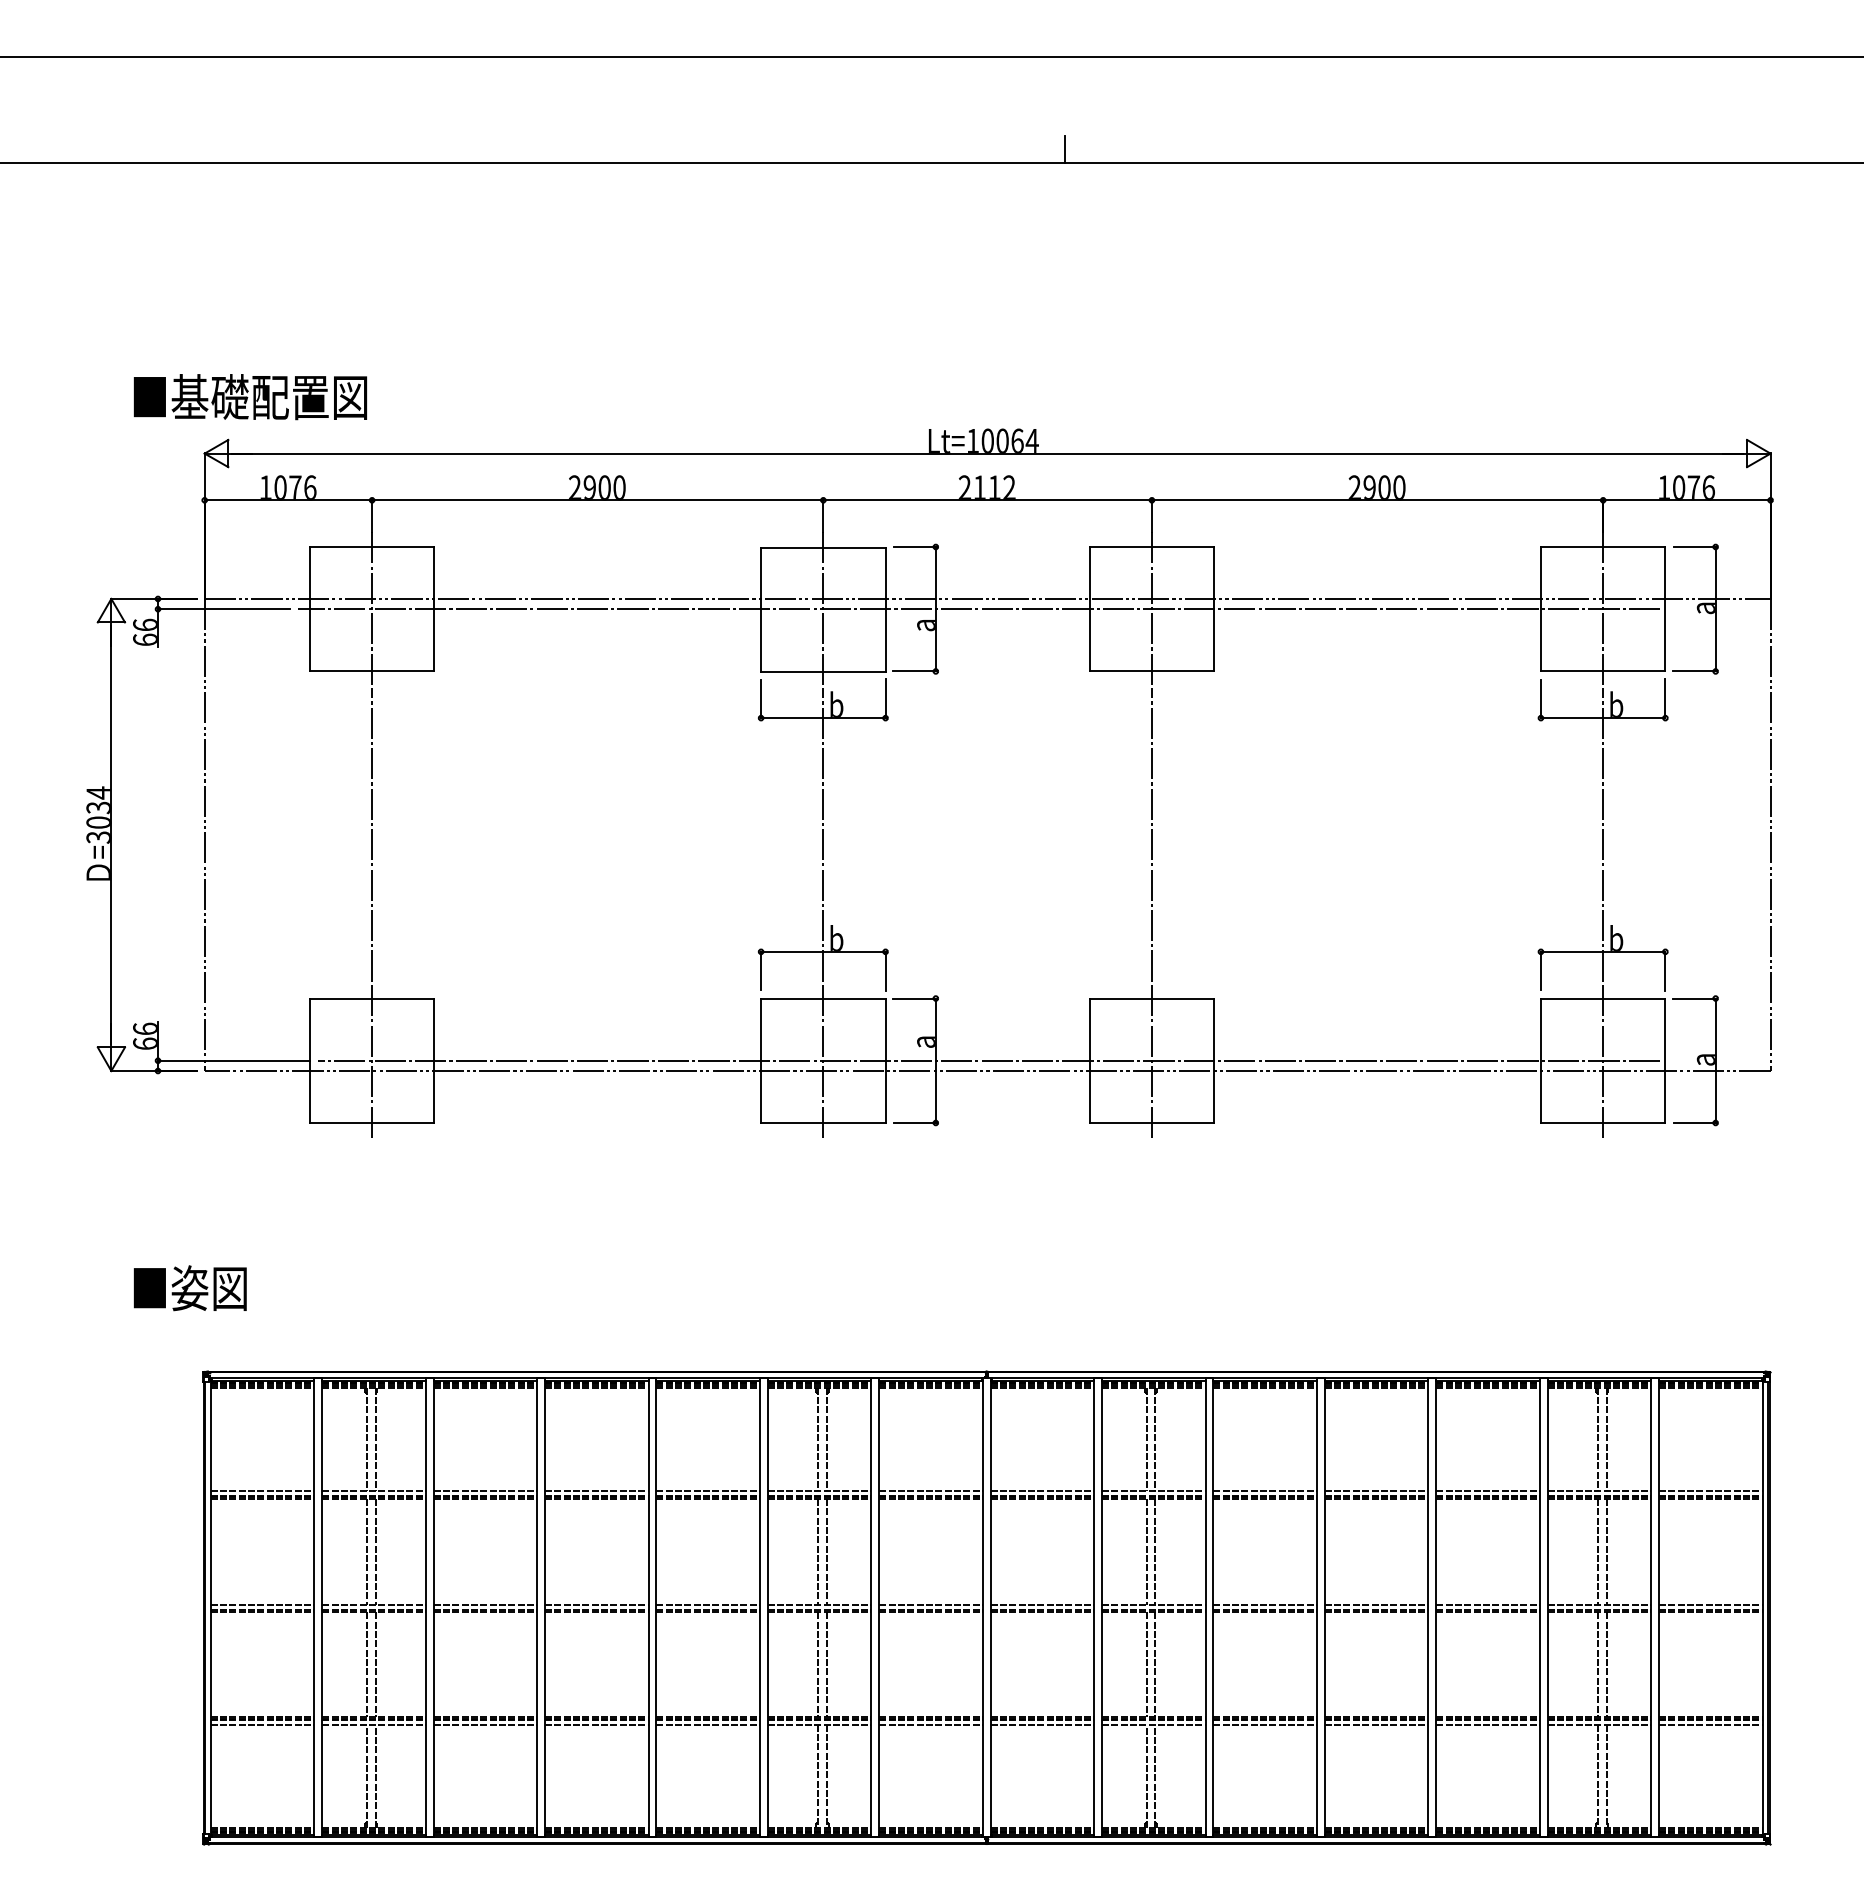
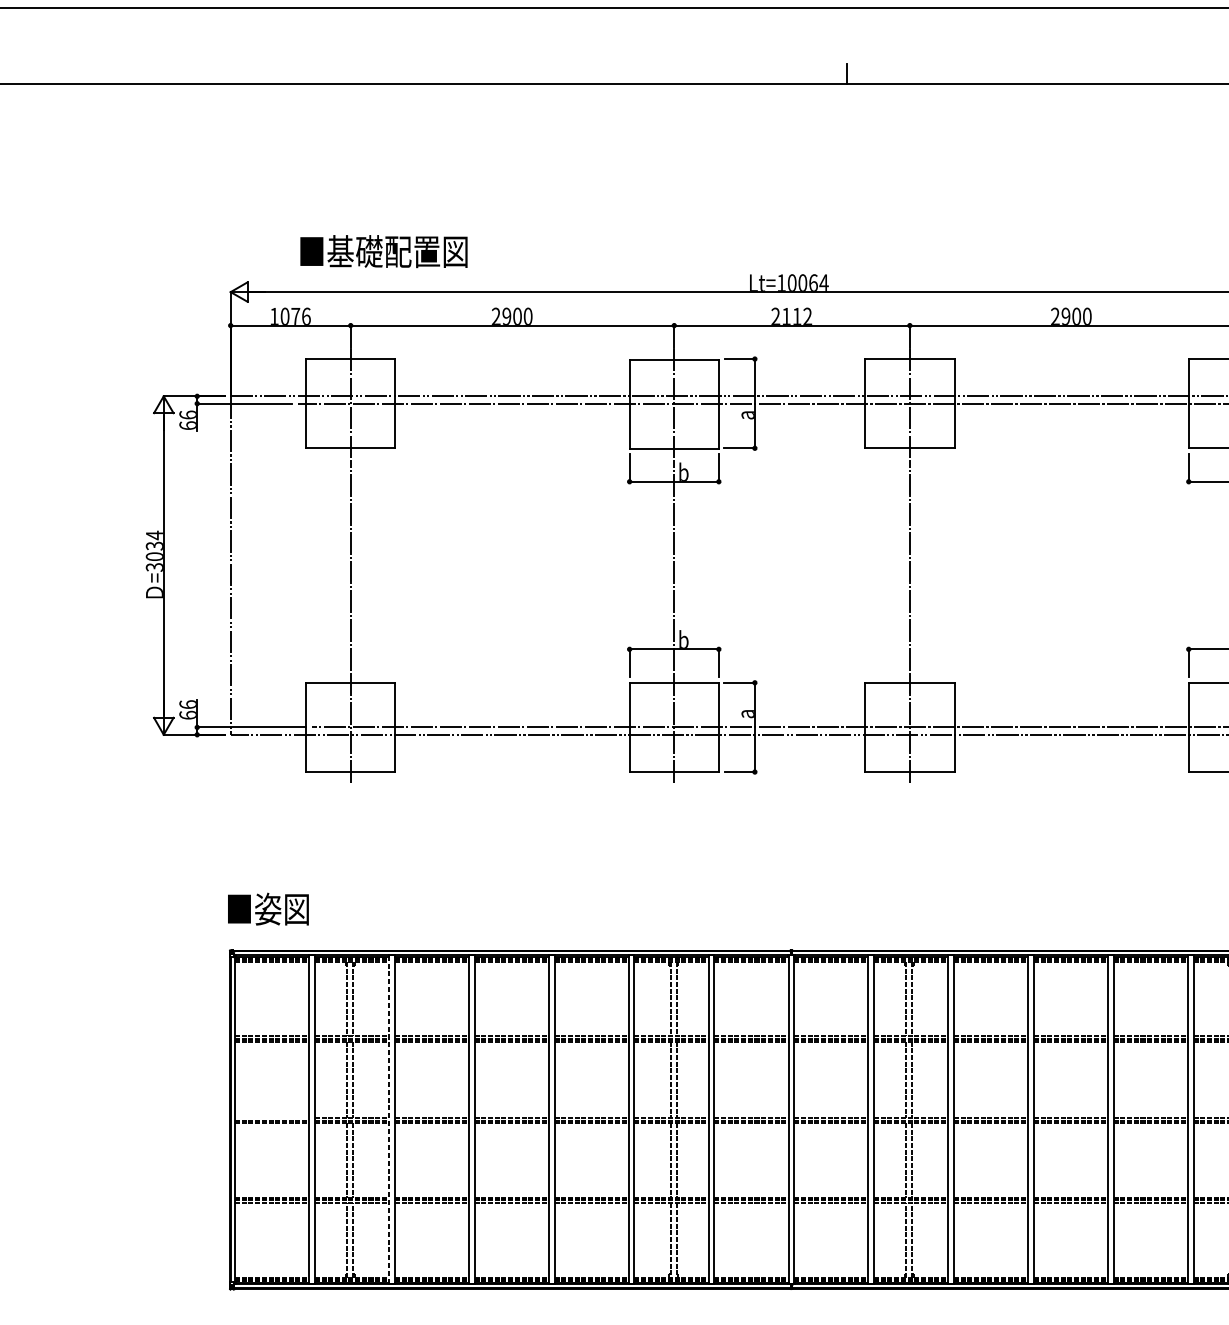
text: (249, 397) -> (383, 251), moved
text: (189, 1288) -> (267, 909), moved
line: (262, 1605) -> (272, 1118), removed
line: (425, 1607) -> (389, 1119), solid -> dashed

